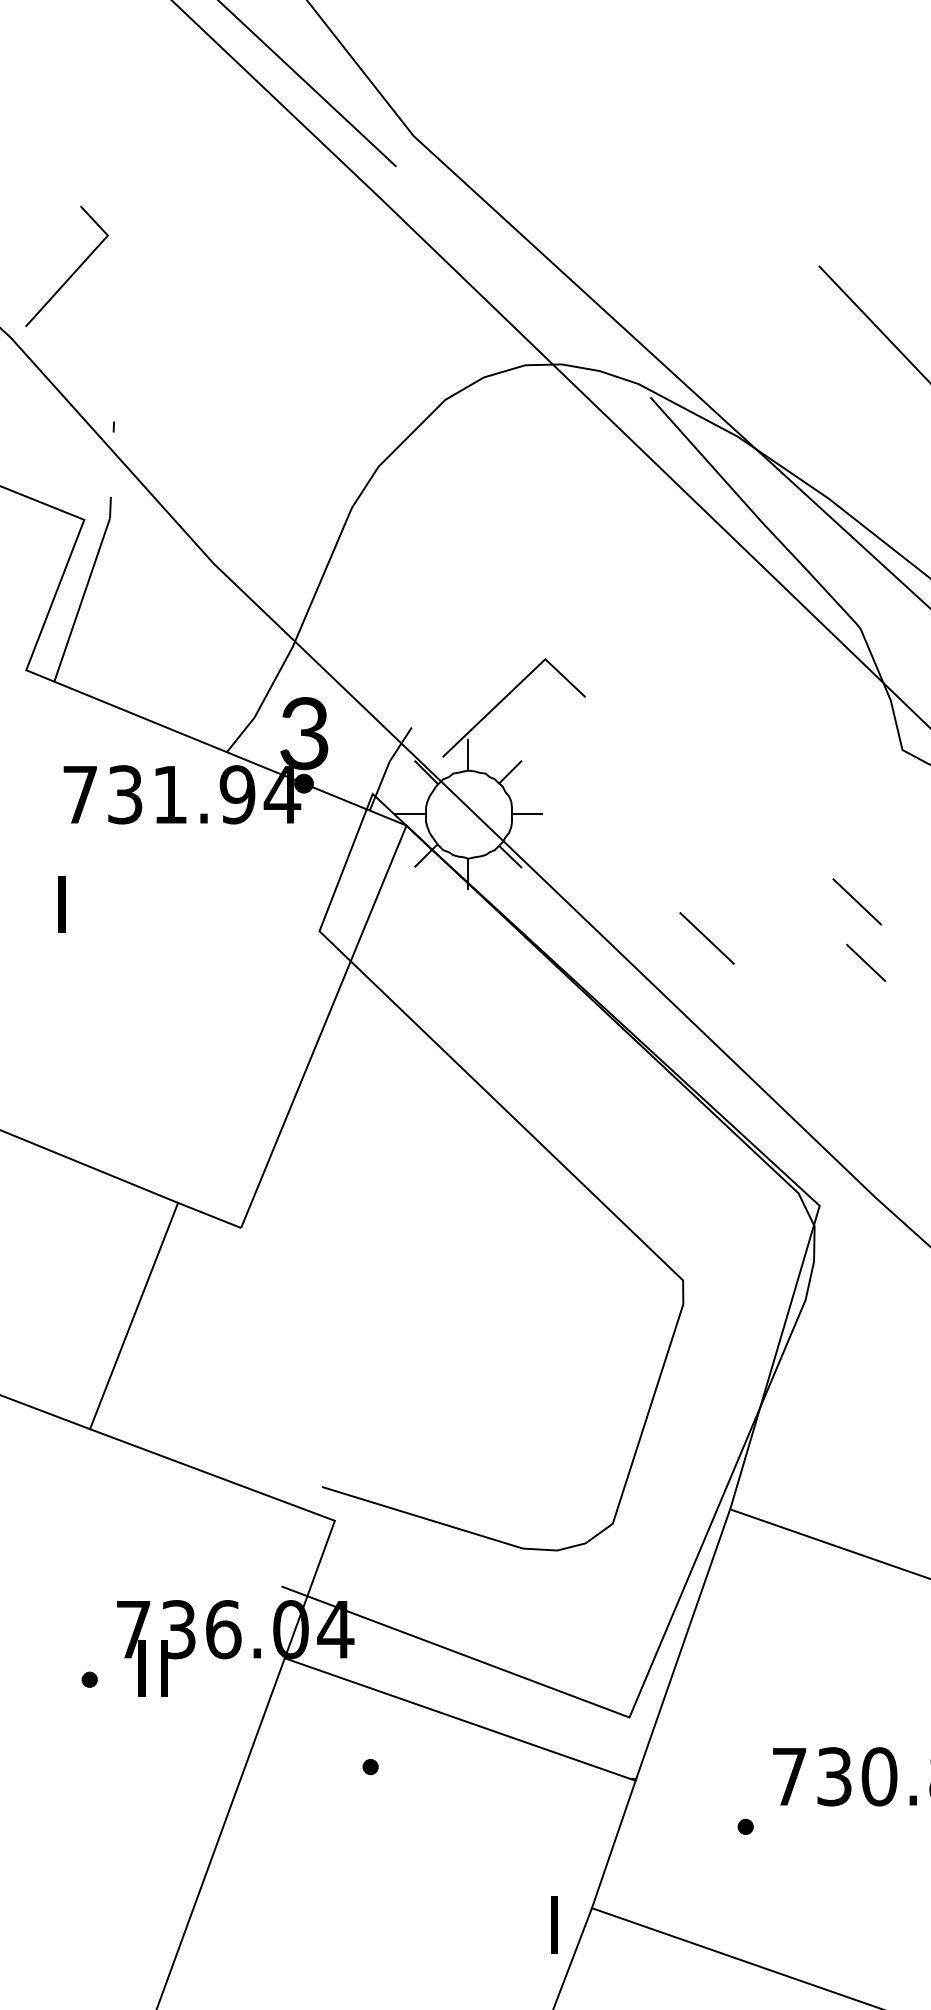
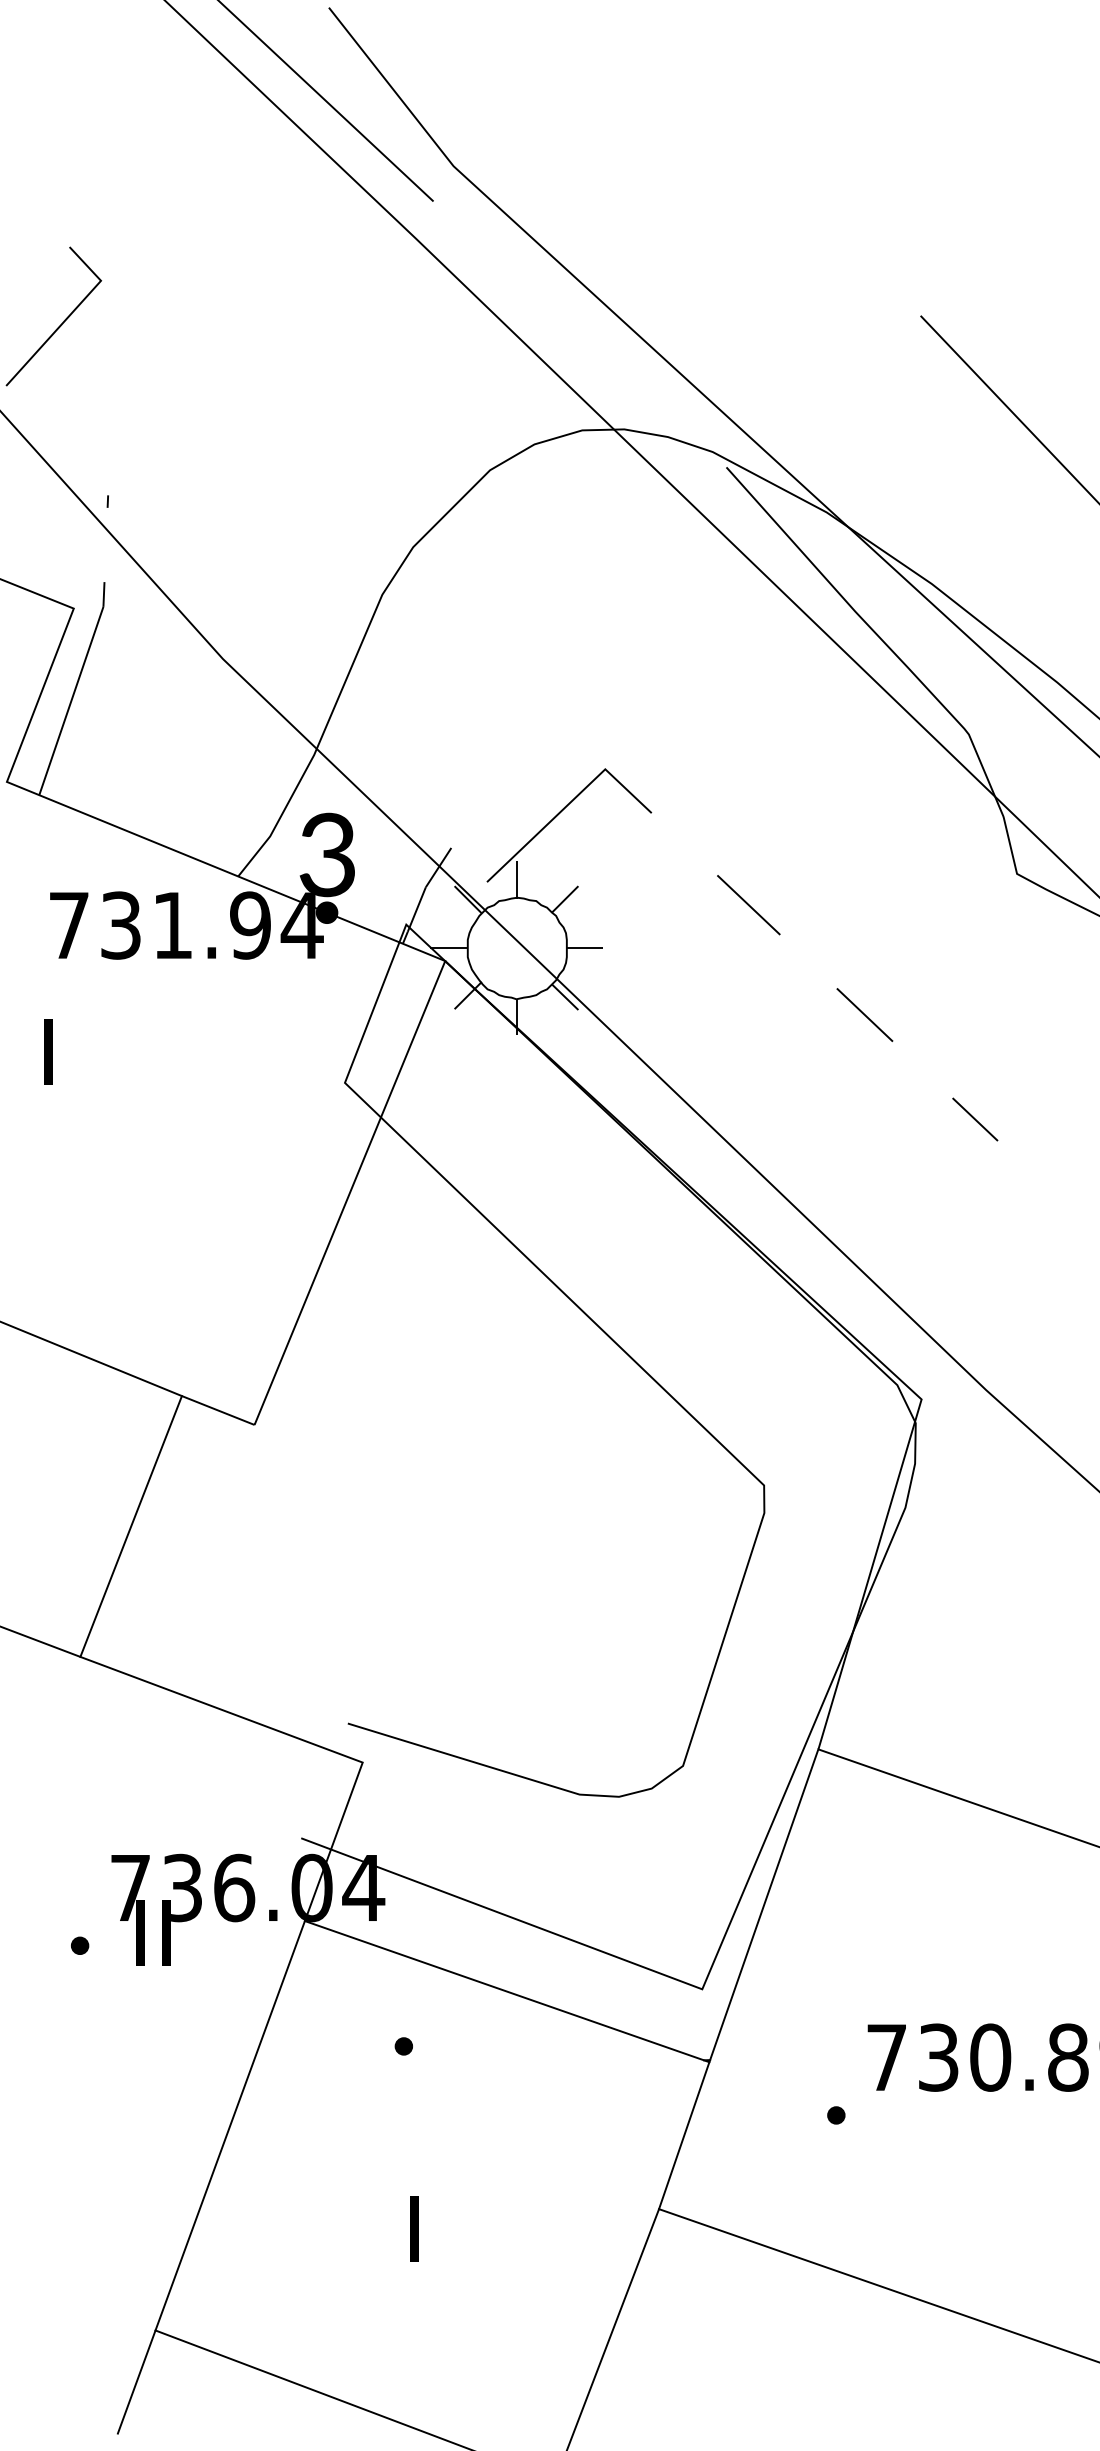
line: (856, 901) -> (864, 1014), moved
line: (706, 938) -> (748, 905), moved
text: (554, 1924) -> (414, 2228), moved

